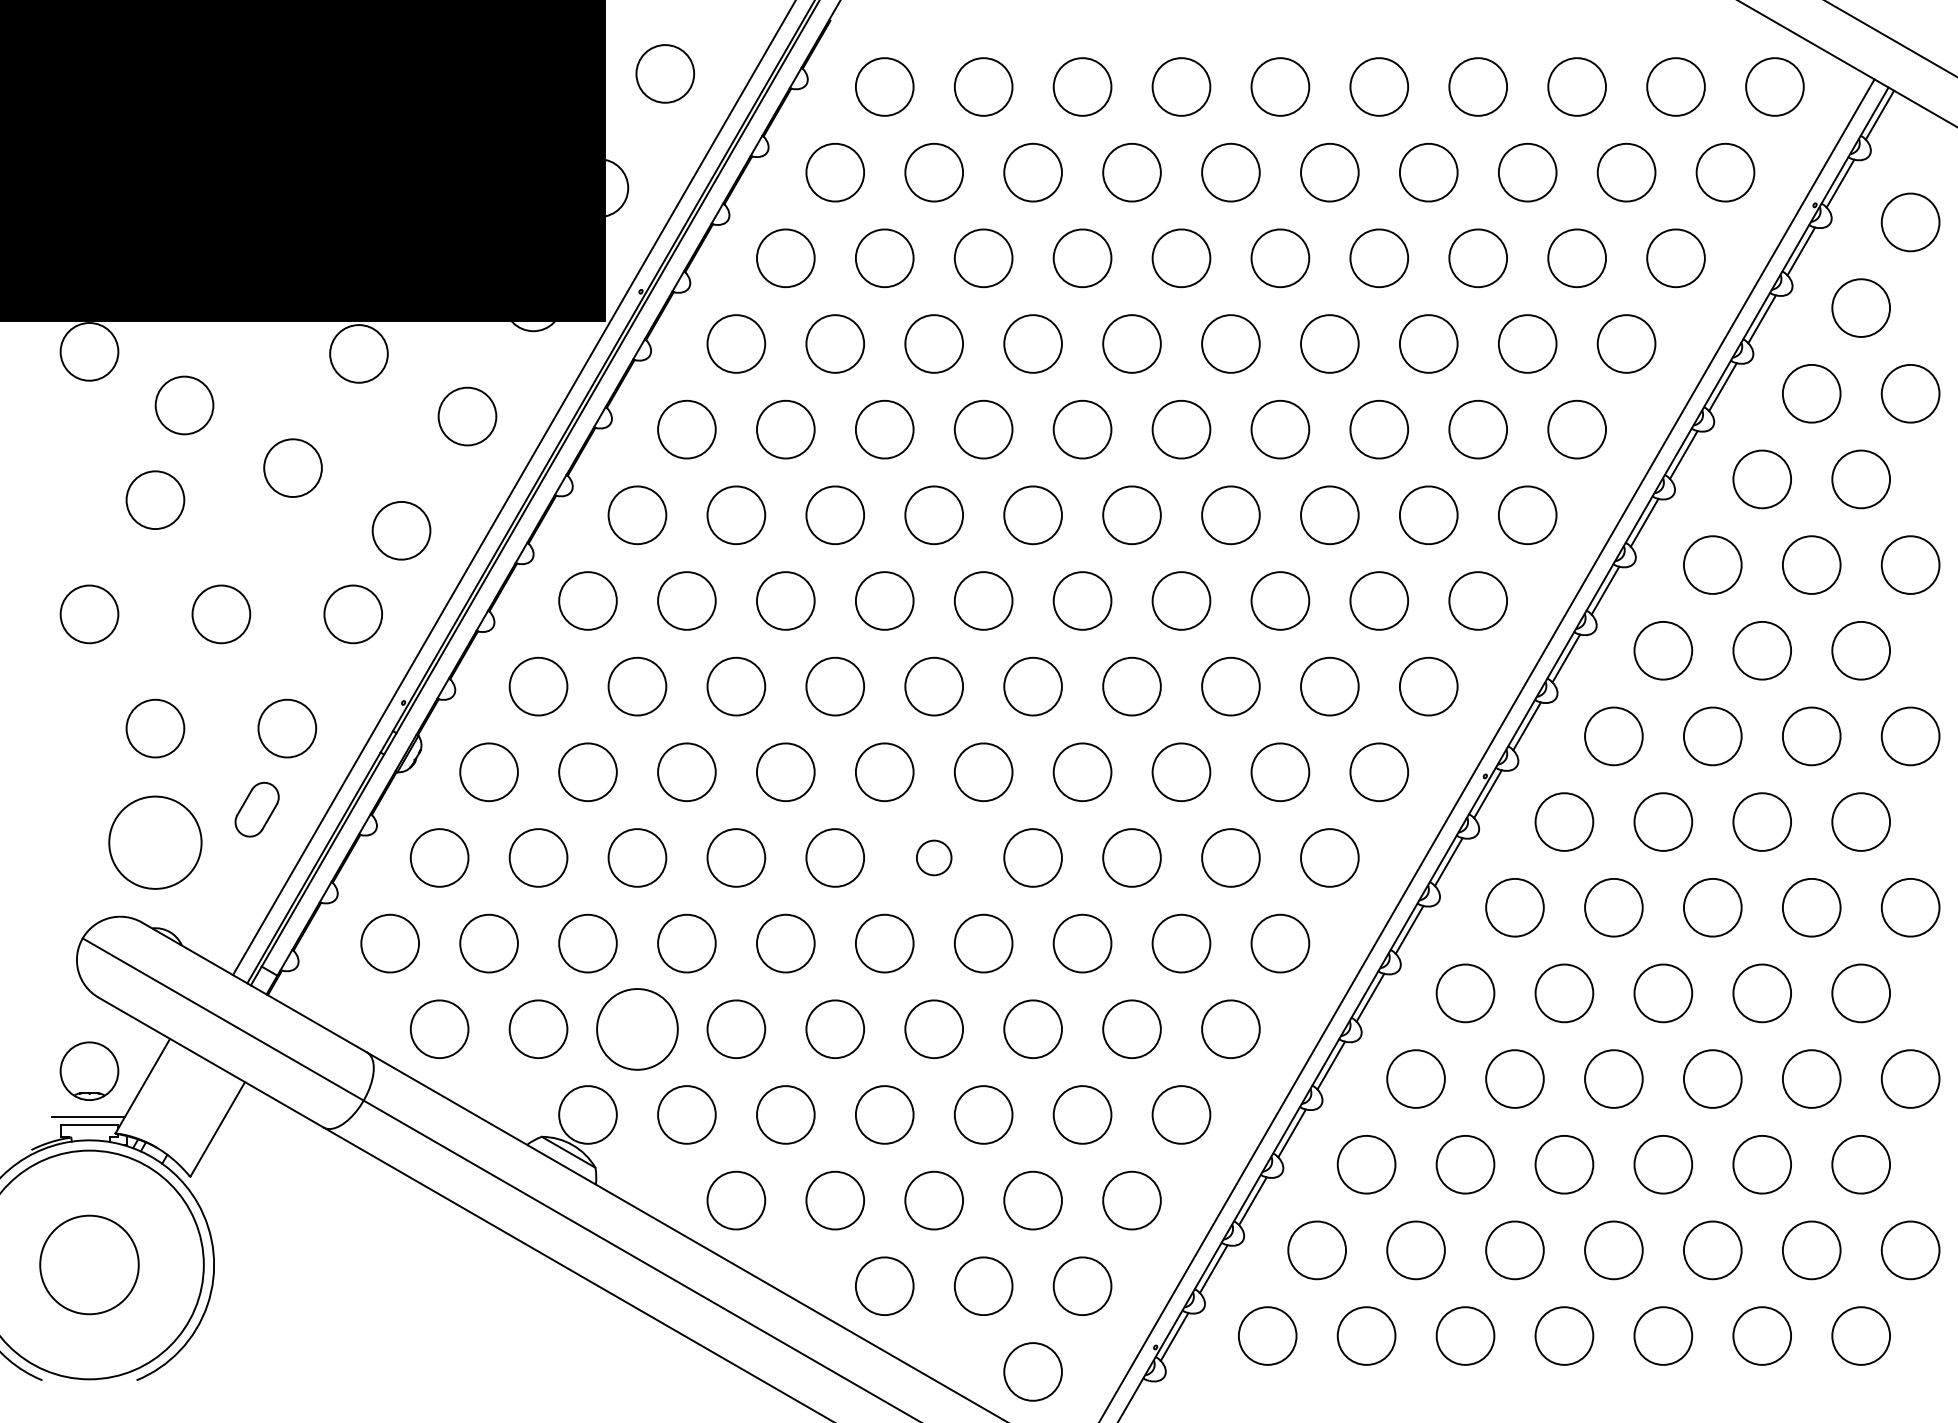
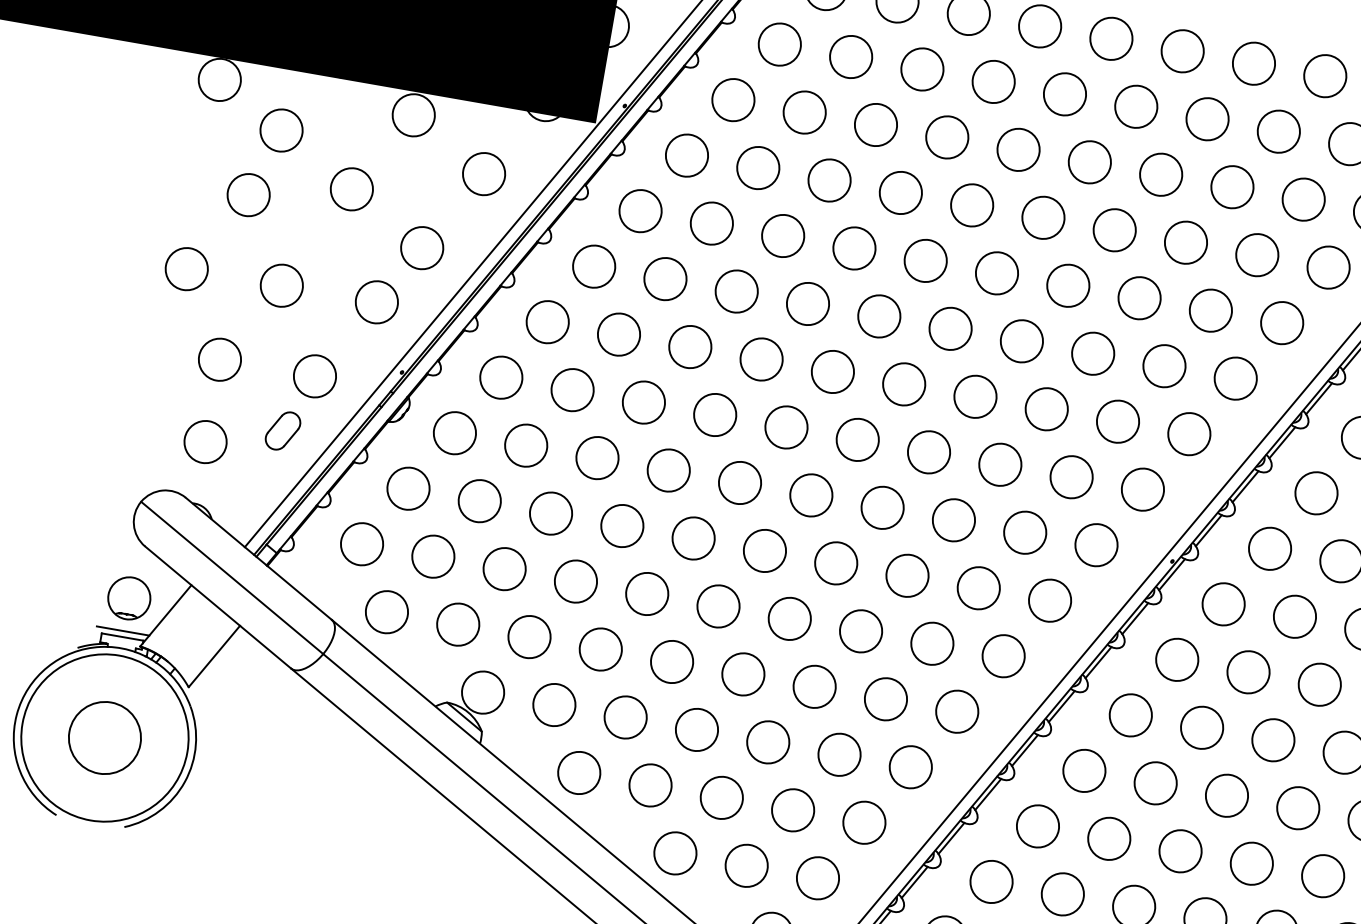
circle: (155, 842) -> (205, 441), size x0.62
circle: (934, 857) -> (765, 550), size x1.67
circle: (637, 1028) -> (529, 636), size x0.71

